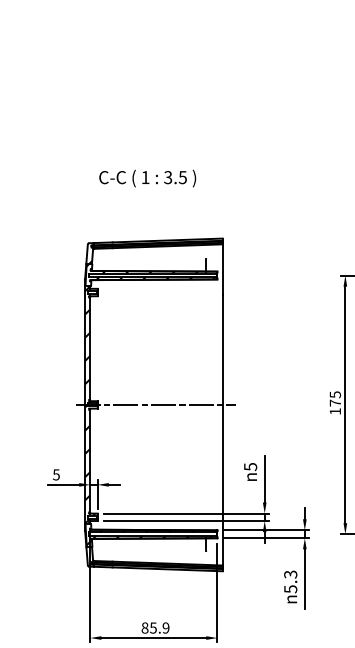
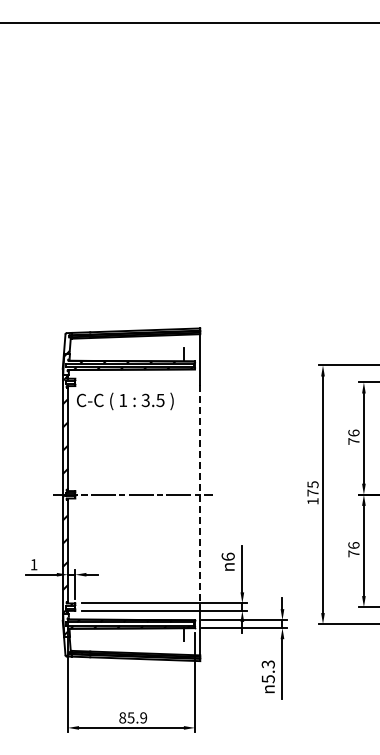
text: (147, 178) -> (125, 401), moved
line: (222, 405) -> (200, 495), solid -> dashed
text: (249, 466) -> (227, 556), 5 -> 6
text: (55, 474) -> (33, 564), 5 -> 1

